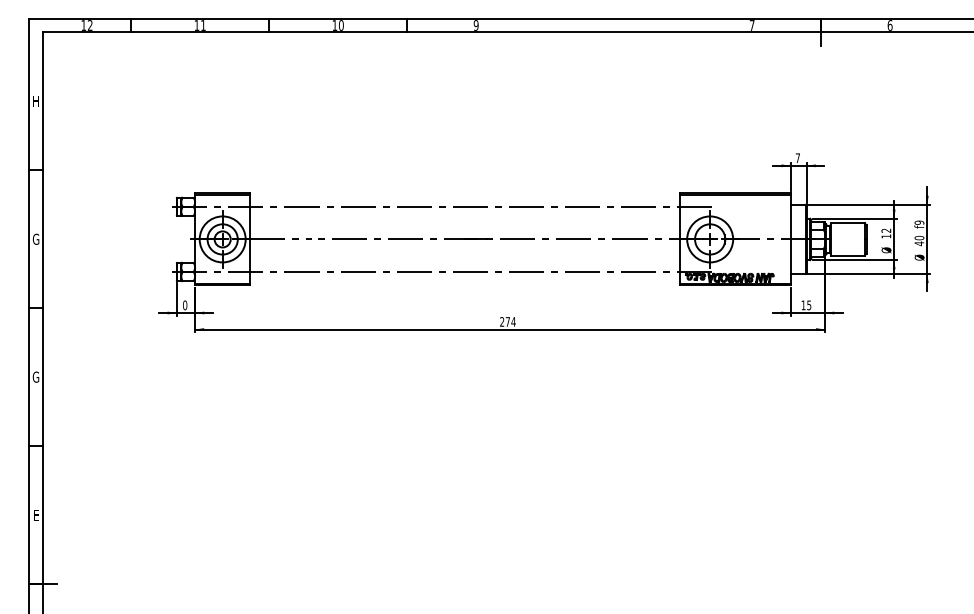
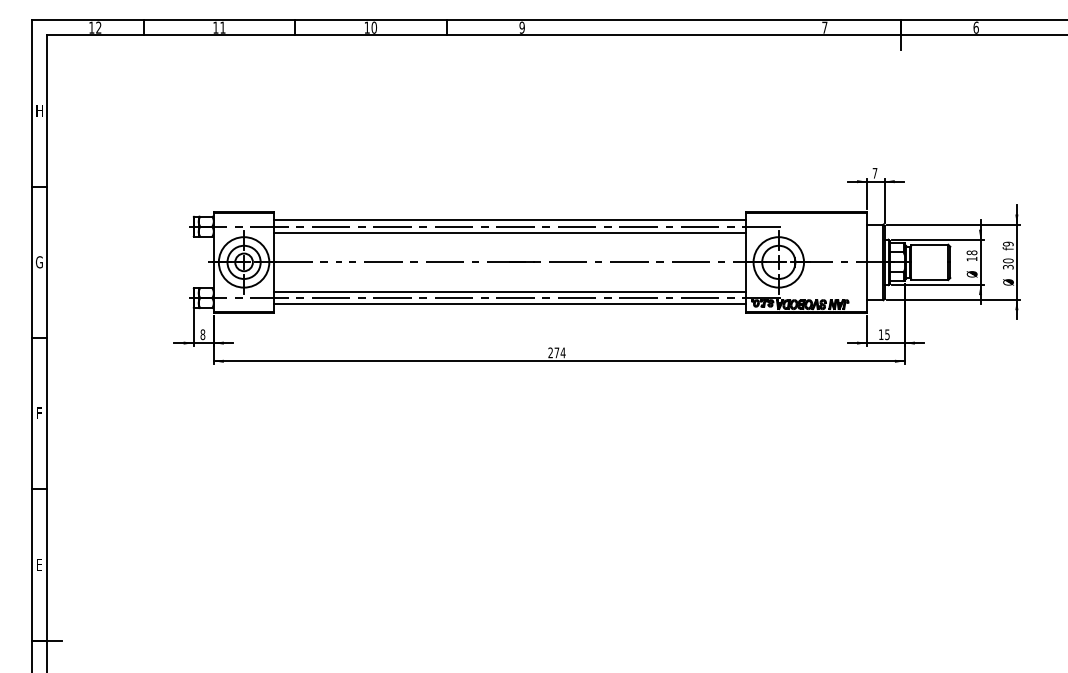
line: (465, 201) -> (510, 220), added
line: (465, 213) -> (510, 233), added
text: (885, 230) -> (971, 252), 12 -> 18
text: (919, 243) -> (1008, 266), 40 -> 30
line: (465, 265) -> (510, 291), added
line: (465, 277) -> (510, 304), added
text: (184, 305) -> (202, 334), 0 -> 8
text: (35, 377) -> (38, 413), G -> F

